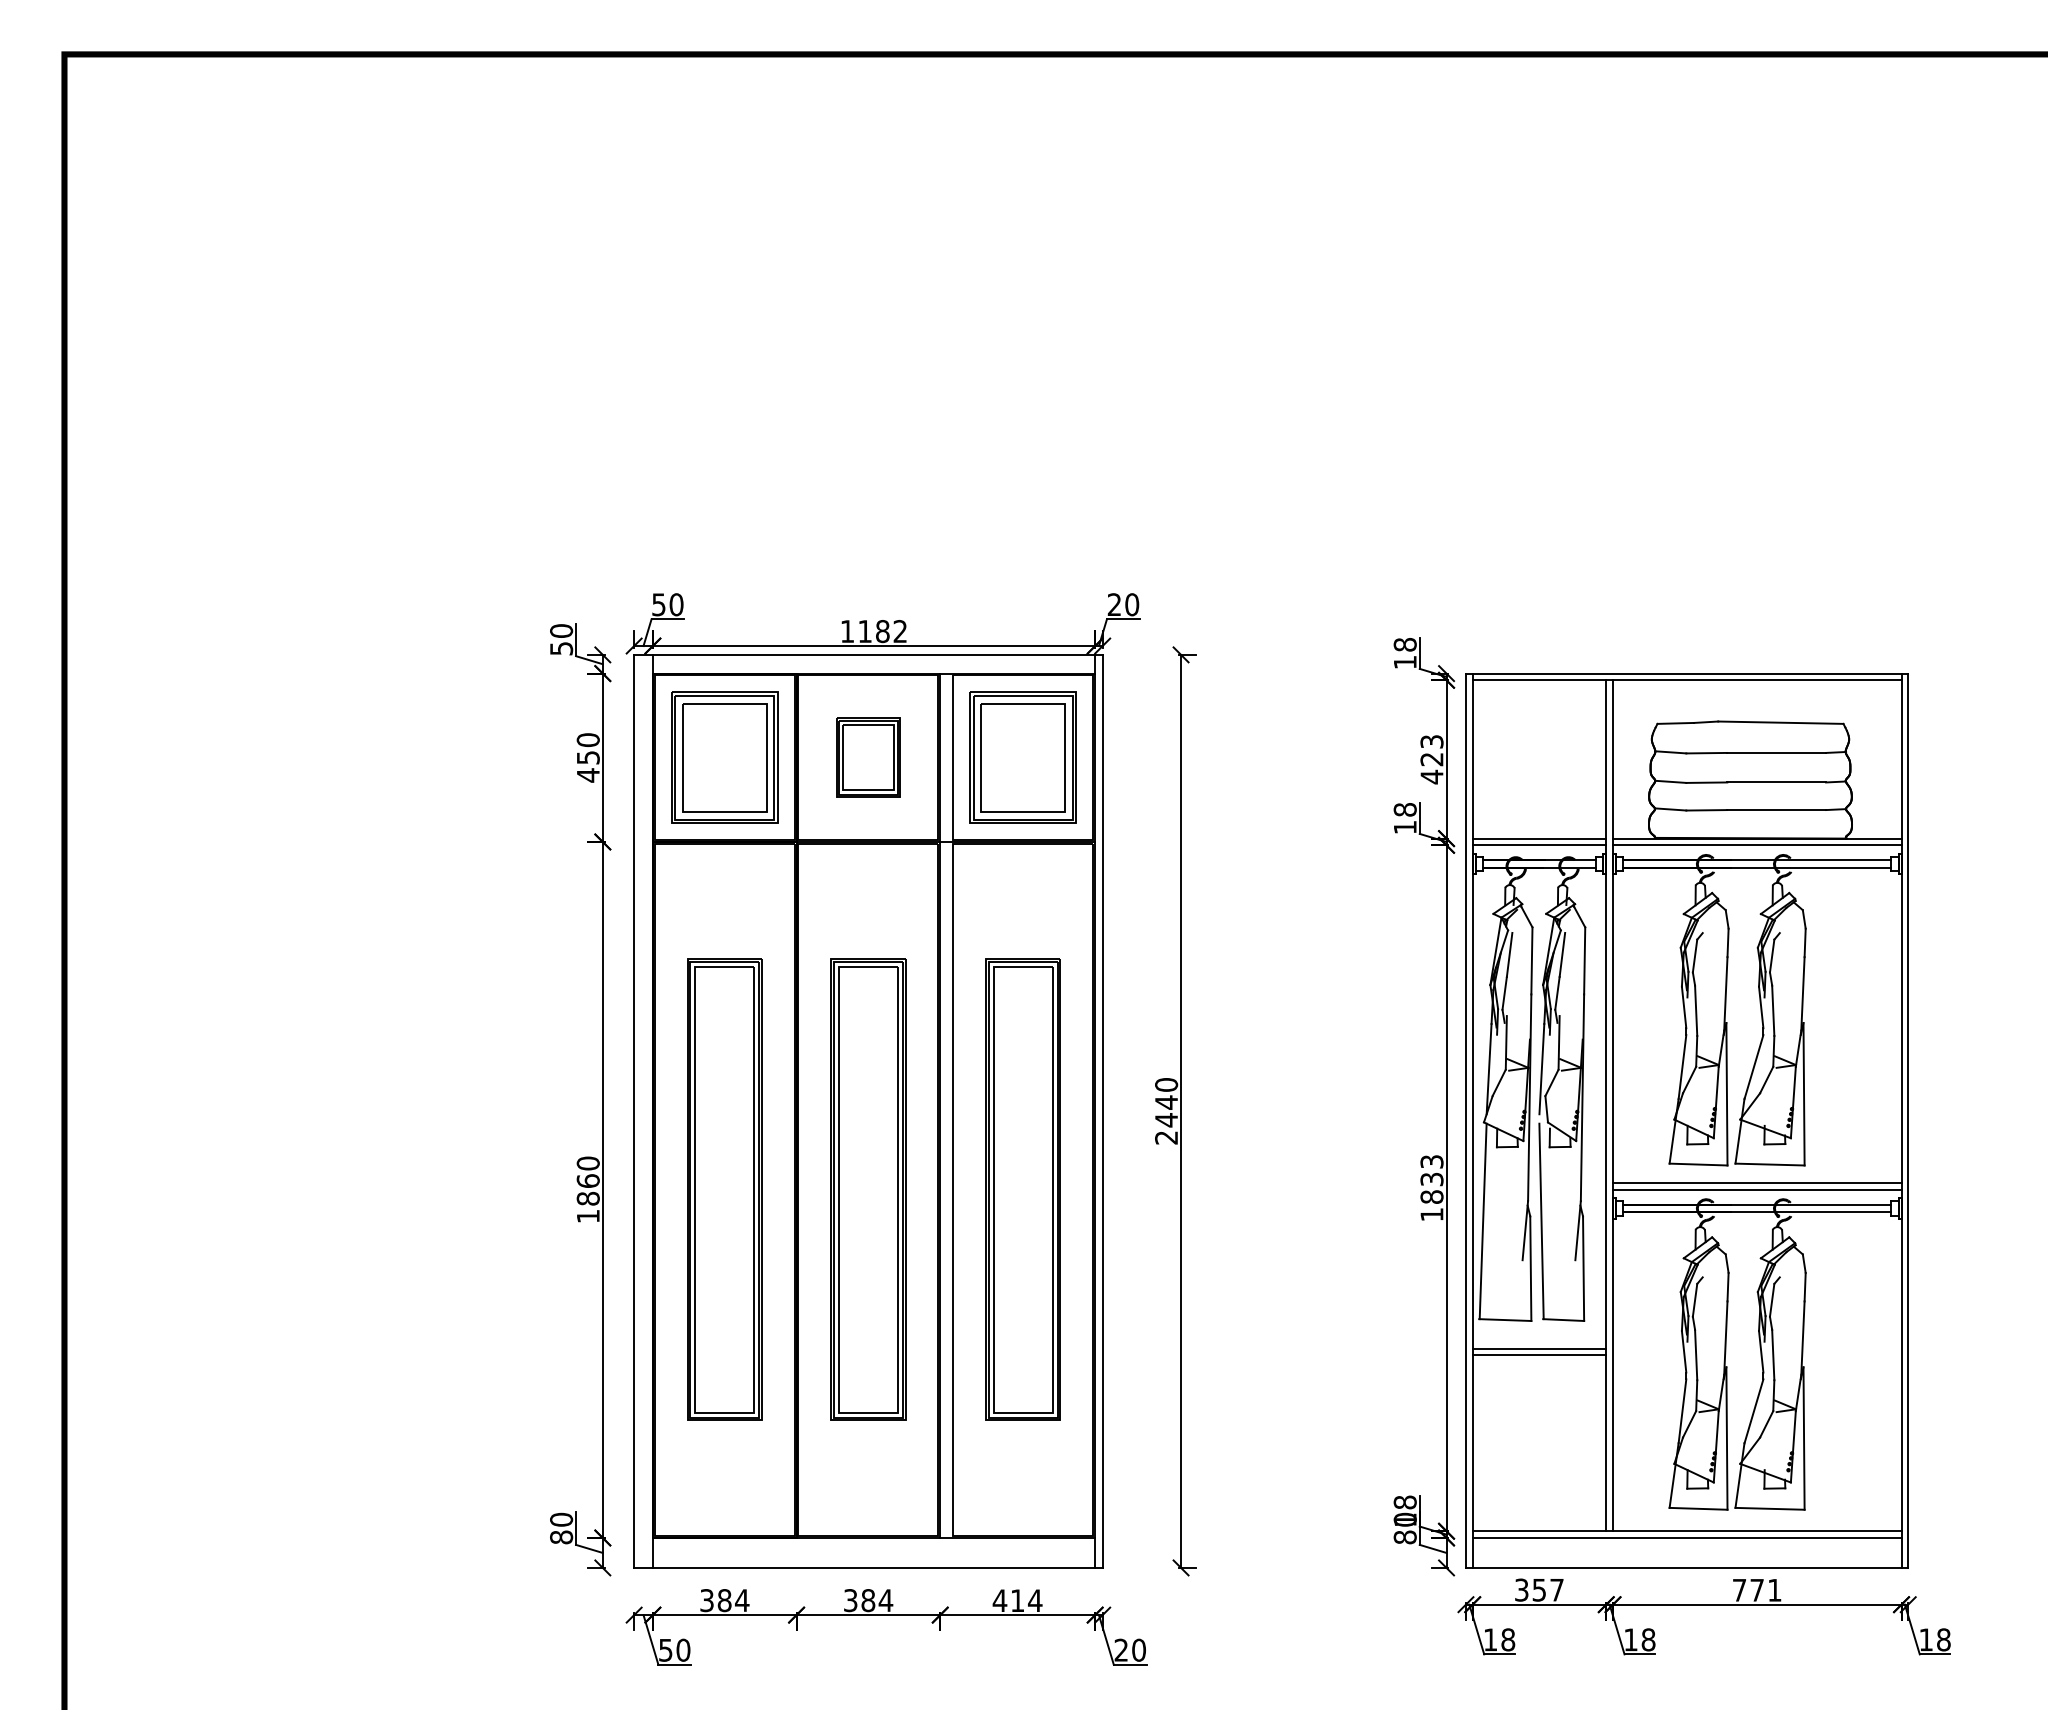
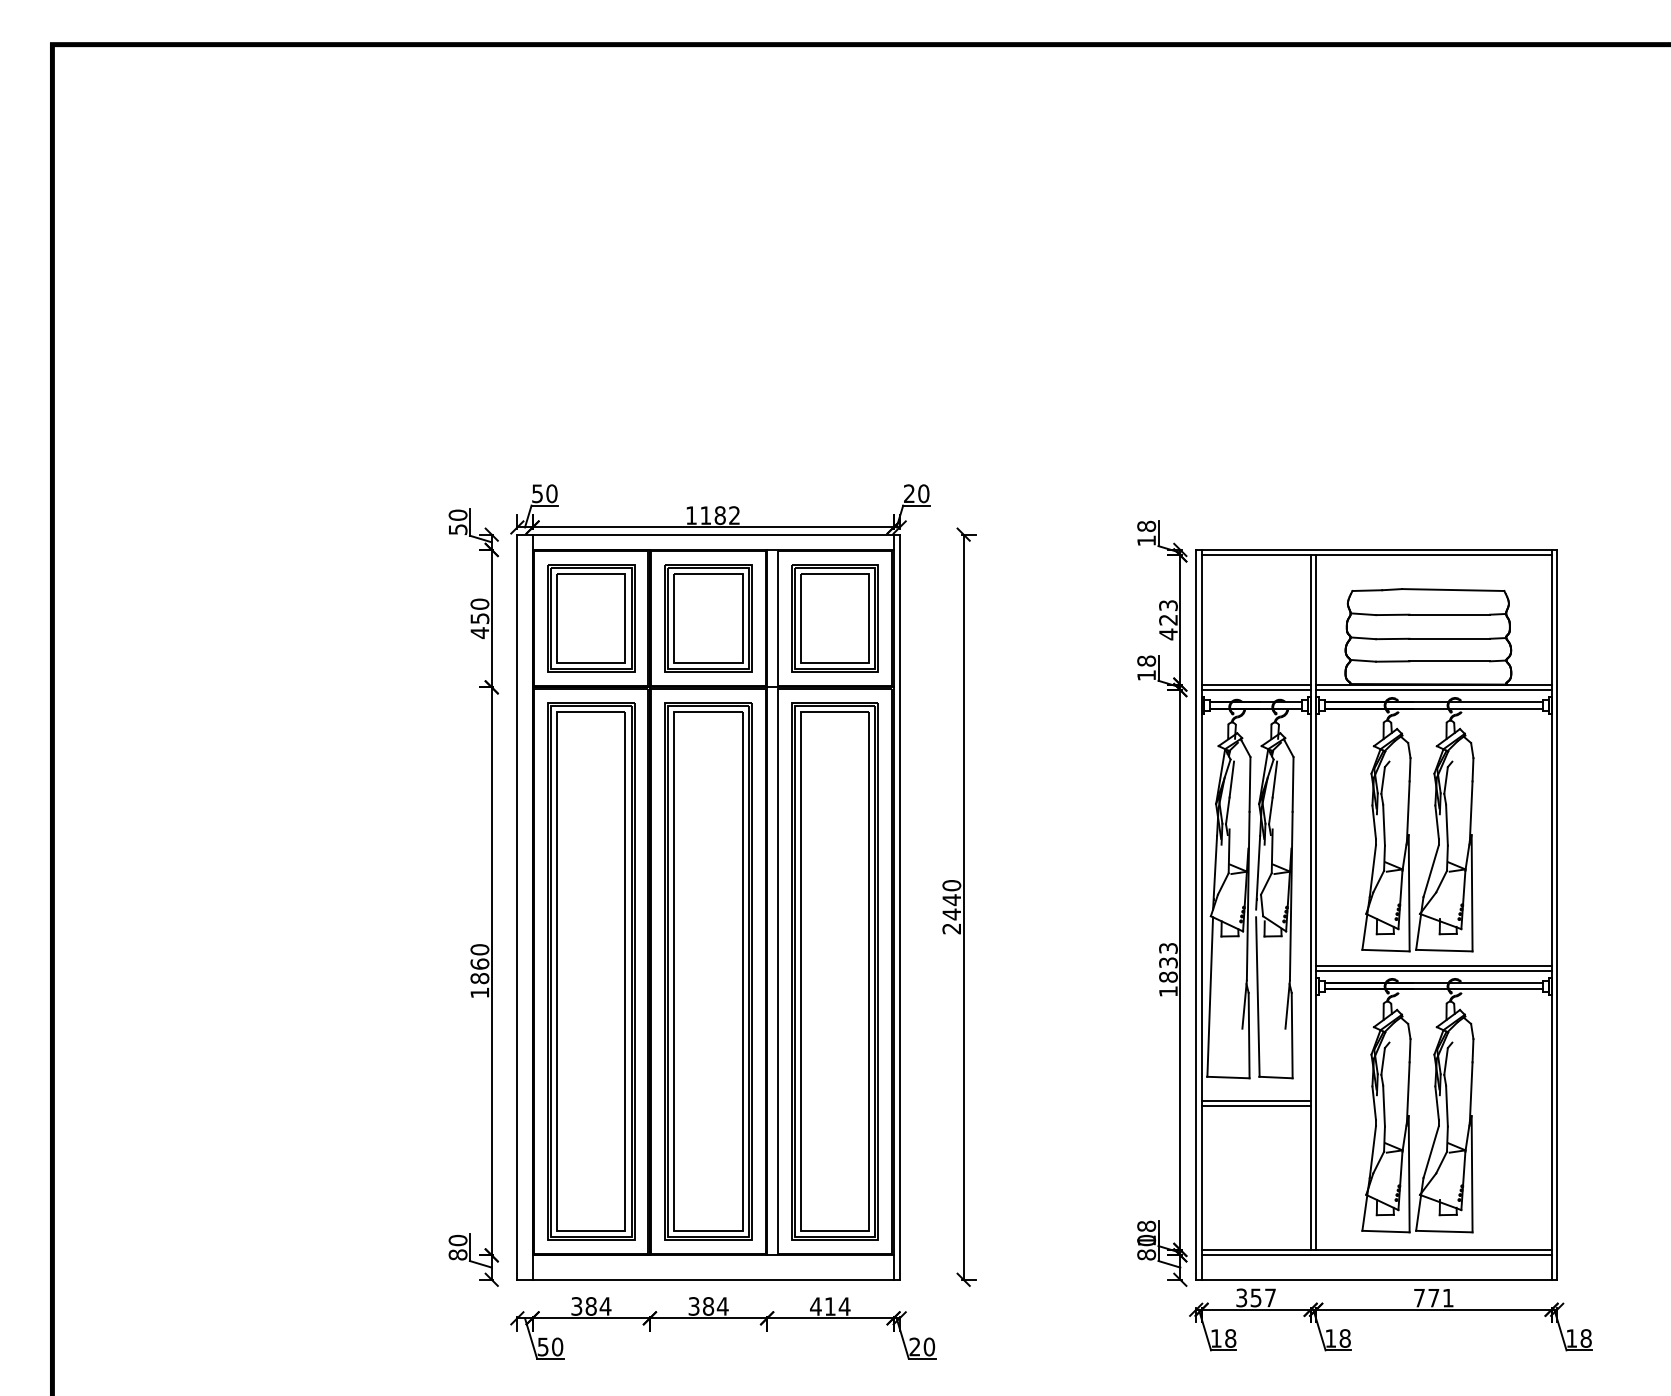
part: (868, 757) -> (708, 618), size x1.67
part: (724, 1189) -> (591, 970), size x1.43
part: (868, 1189) -> (708, 970), size x1.43
part: (1022, 1189) -> (834, 970), size x1.43

